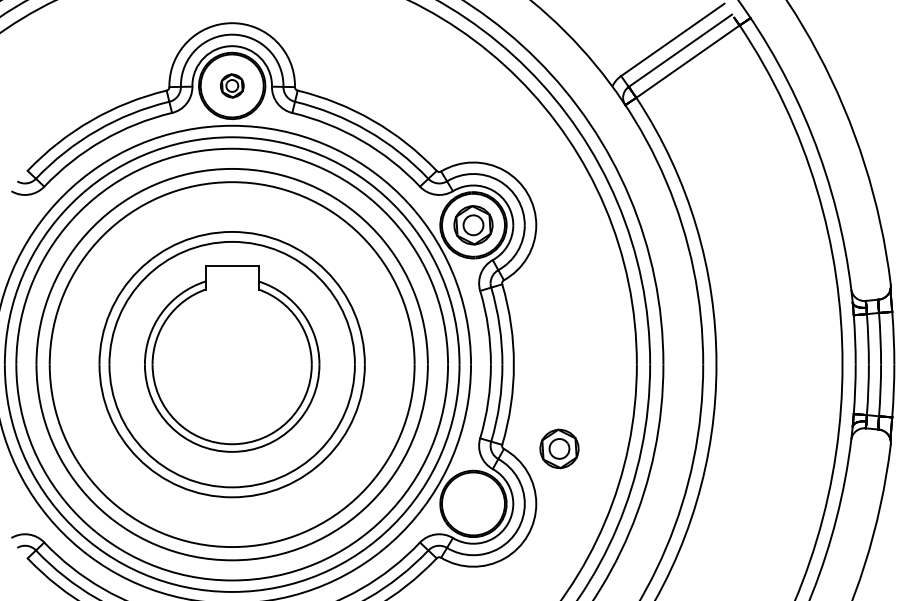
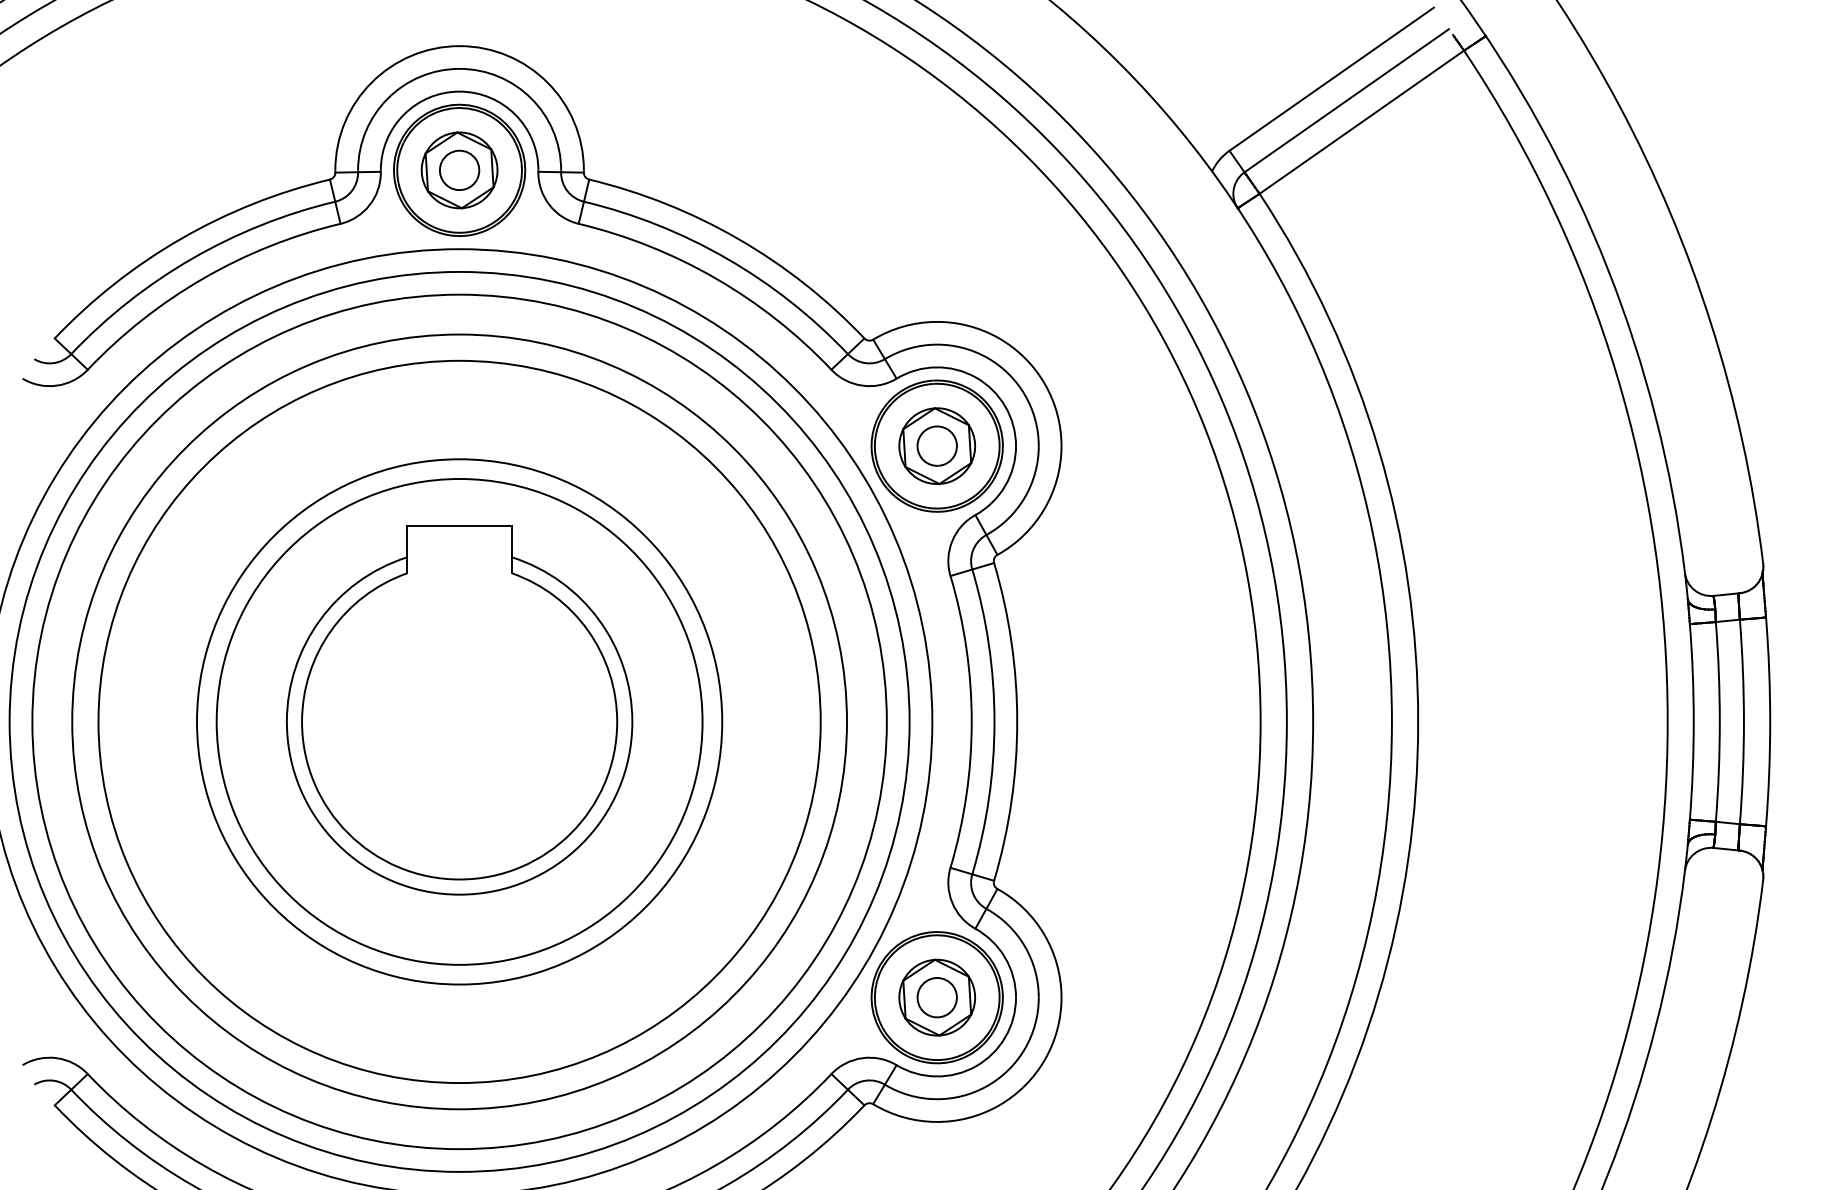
part: (232, 85) -> (460, 169), size x1.67
part: (559, 448) -> (937, 996), moved

